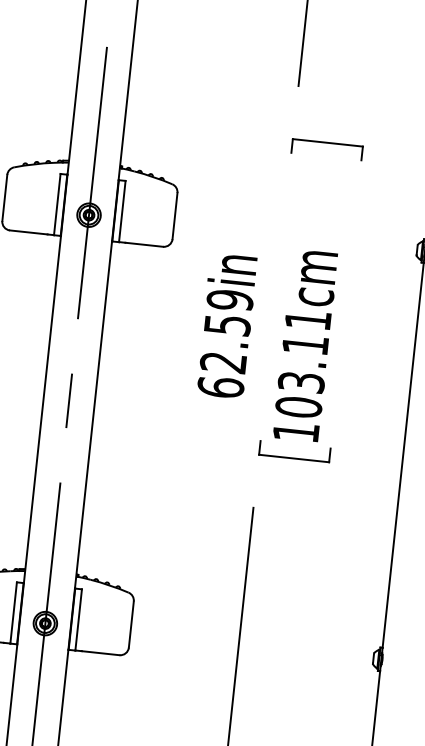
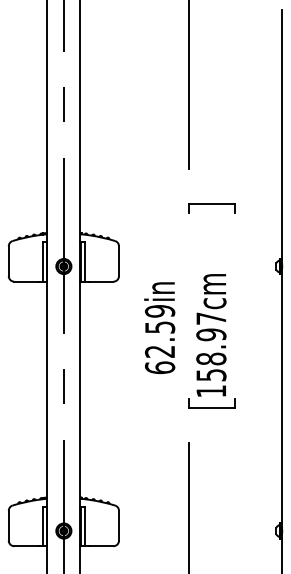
text: (303, 363) -> (211, 346), 103.11cm -> 158.97cm

